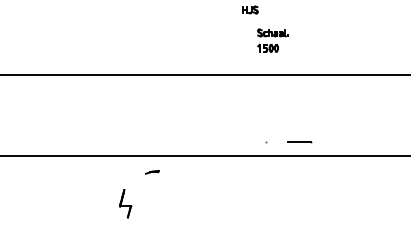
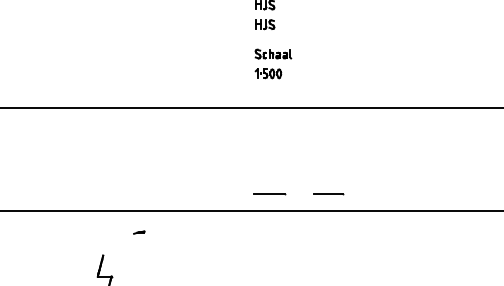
part: (272, 40) -> (274, 63), moved
line: (254, 141) -> (270, 193), added
part: (152, 171) -> (139, 231), size x0.62

